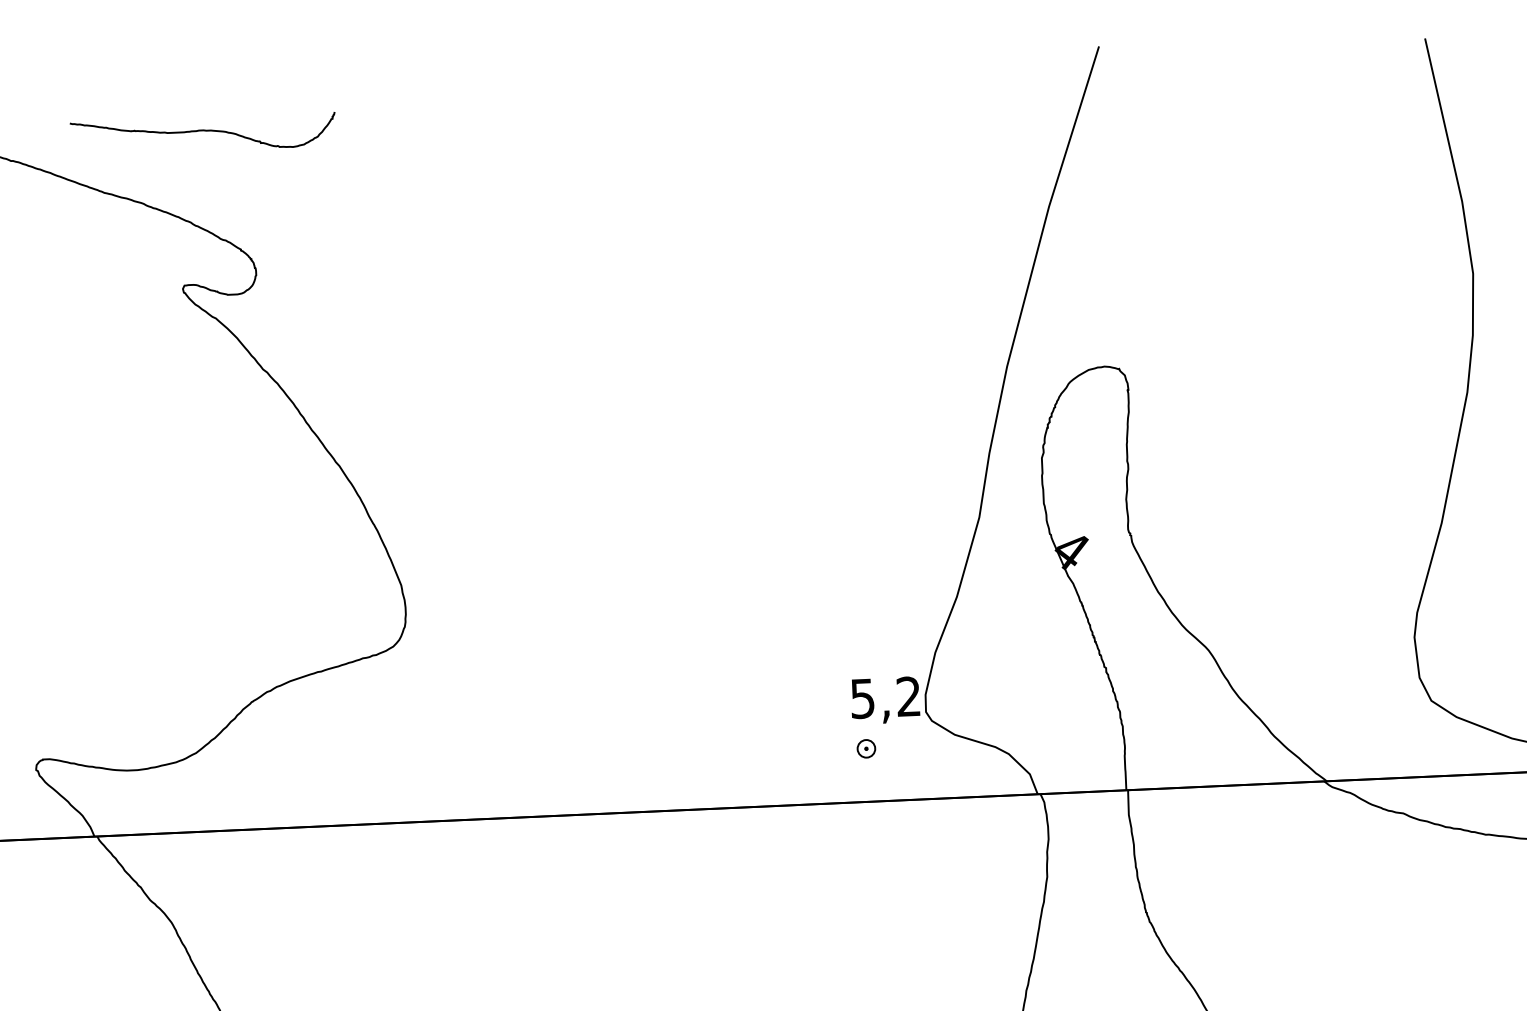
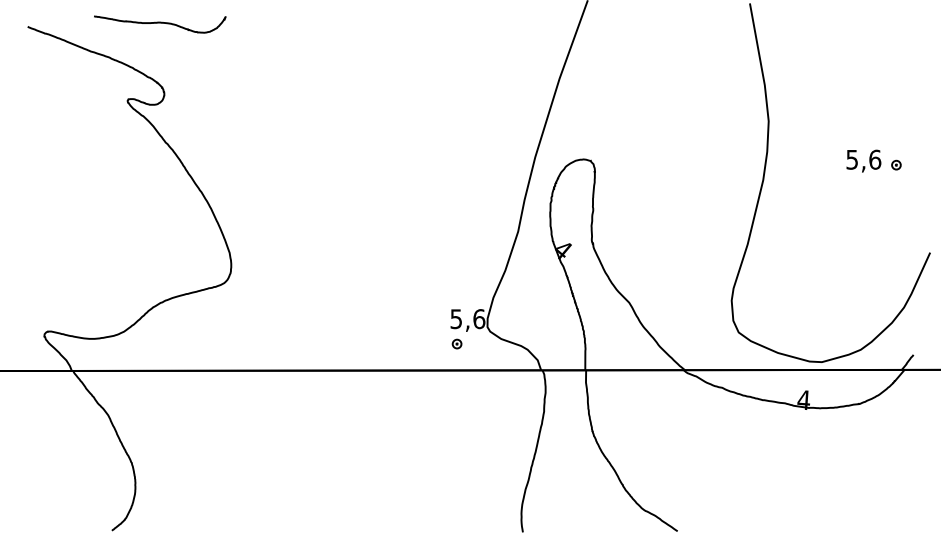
curve: (204, 132) -> (160, 23), moved
text: (909, 697) -> (479, 319), 5,2 -> 5,6

